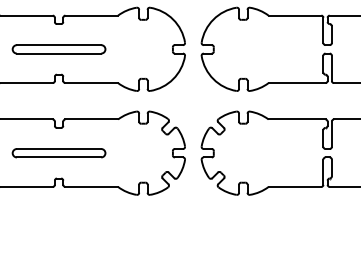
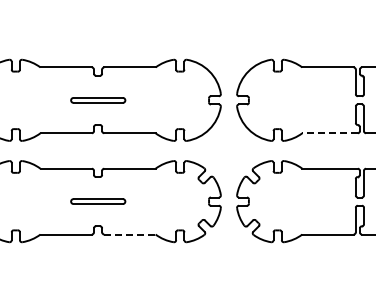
part: (59, 49) -> (98, 100), size x0.6
line: (297, 83) -> (330, 133), solid -> dashed
part: (59, 153) -> (98, 201), size x0.6
line: (91, 186) -> (129, 234), solid -> dashed

